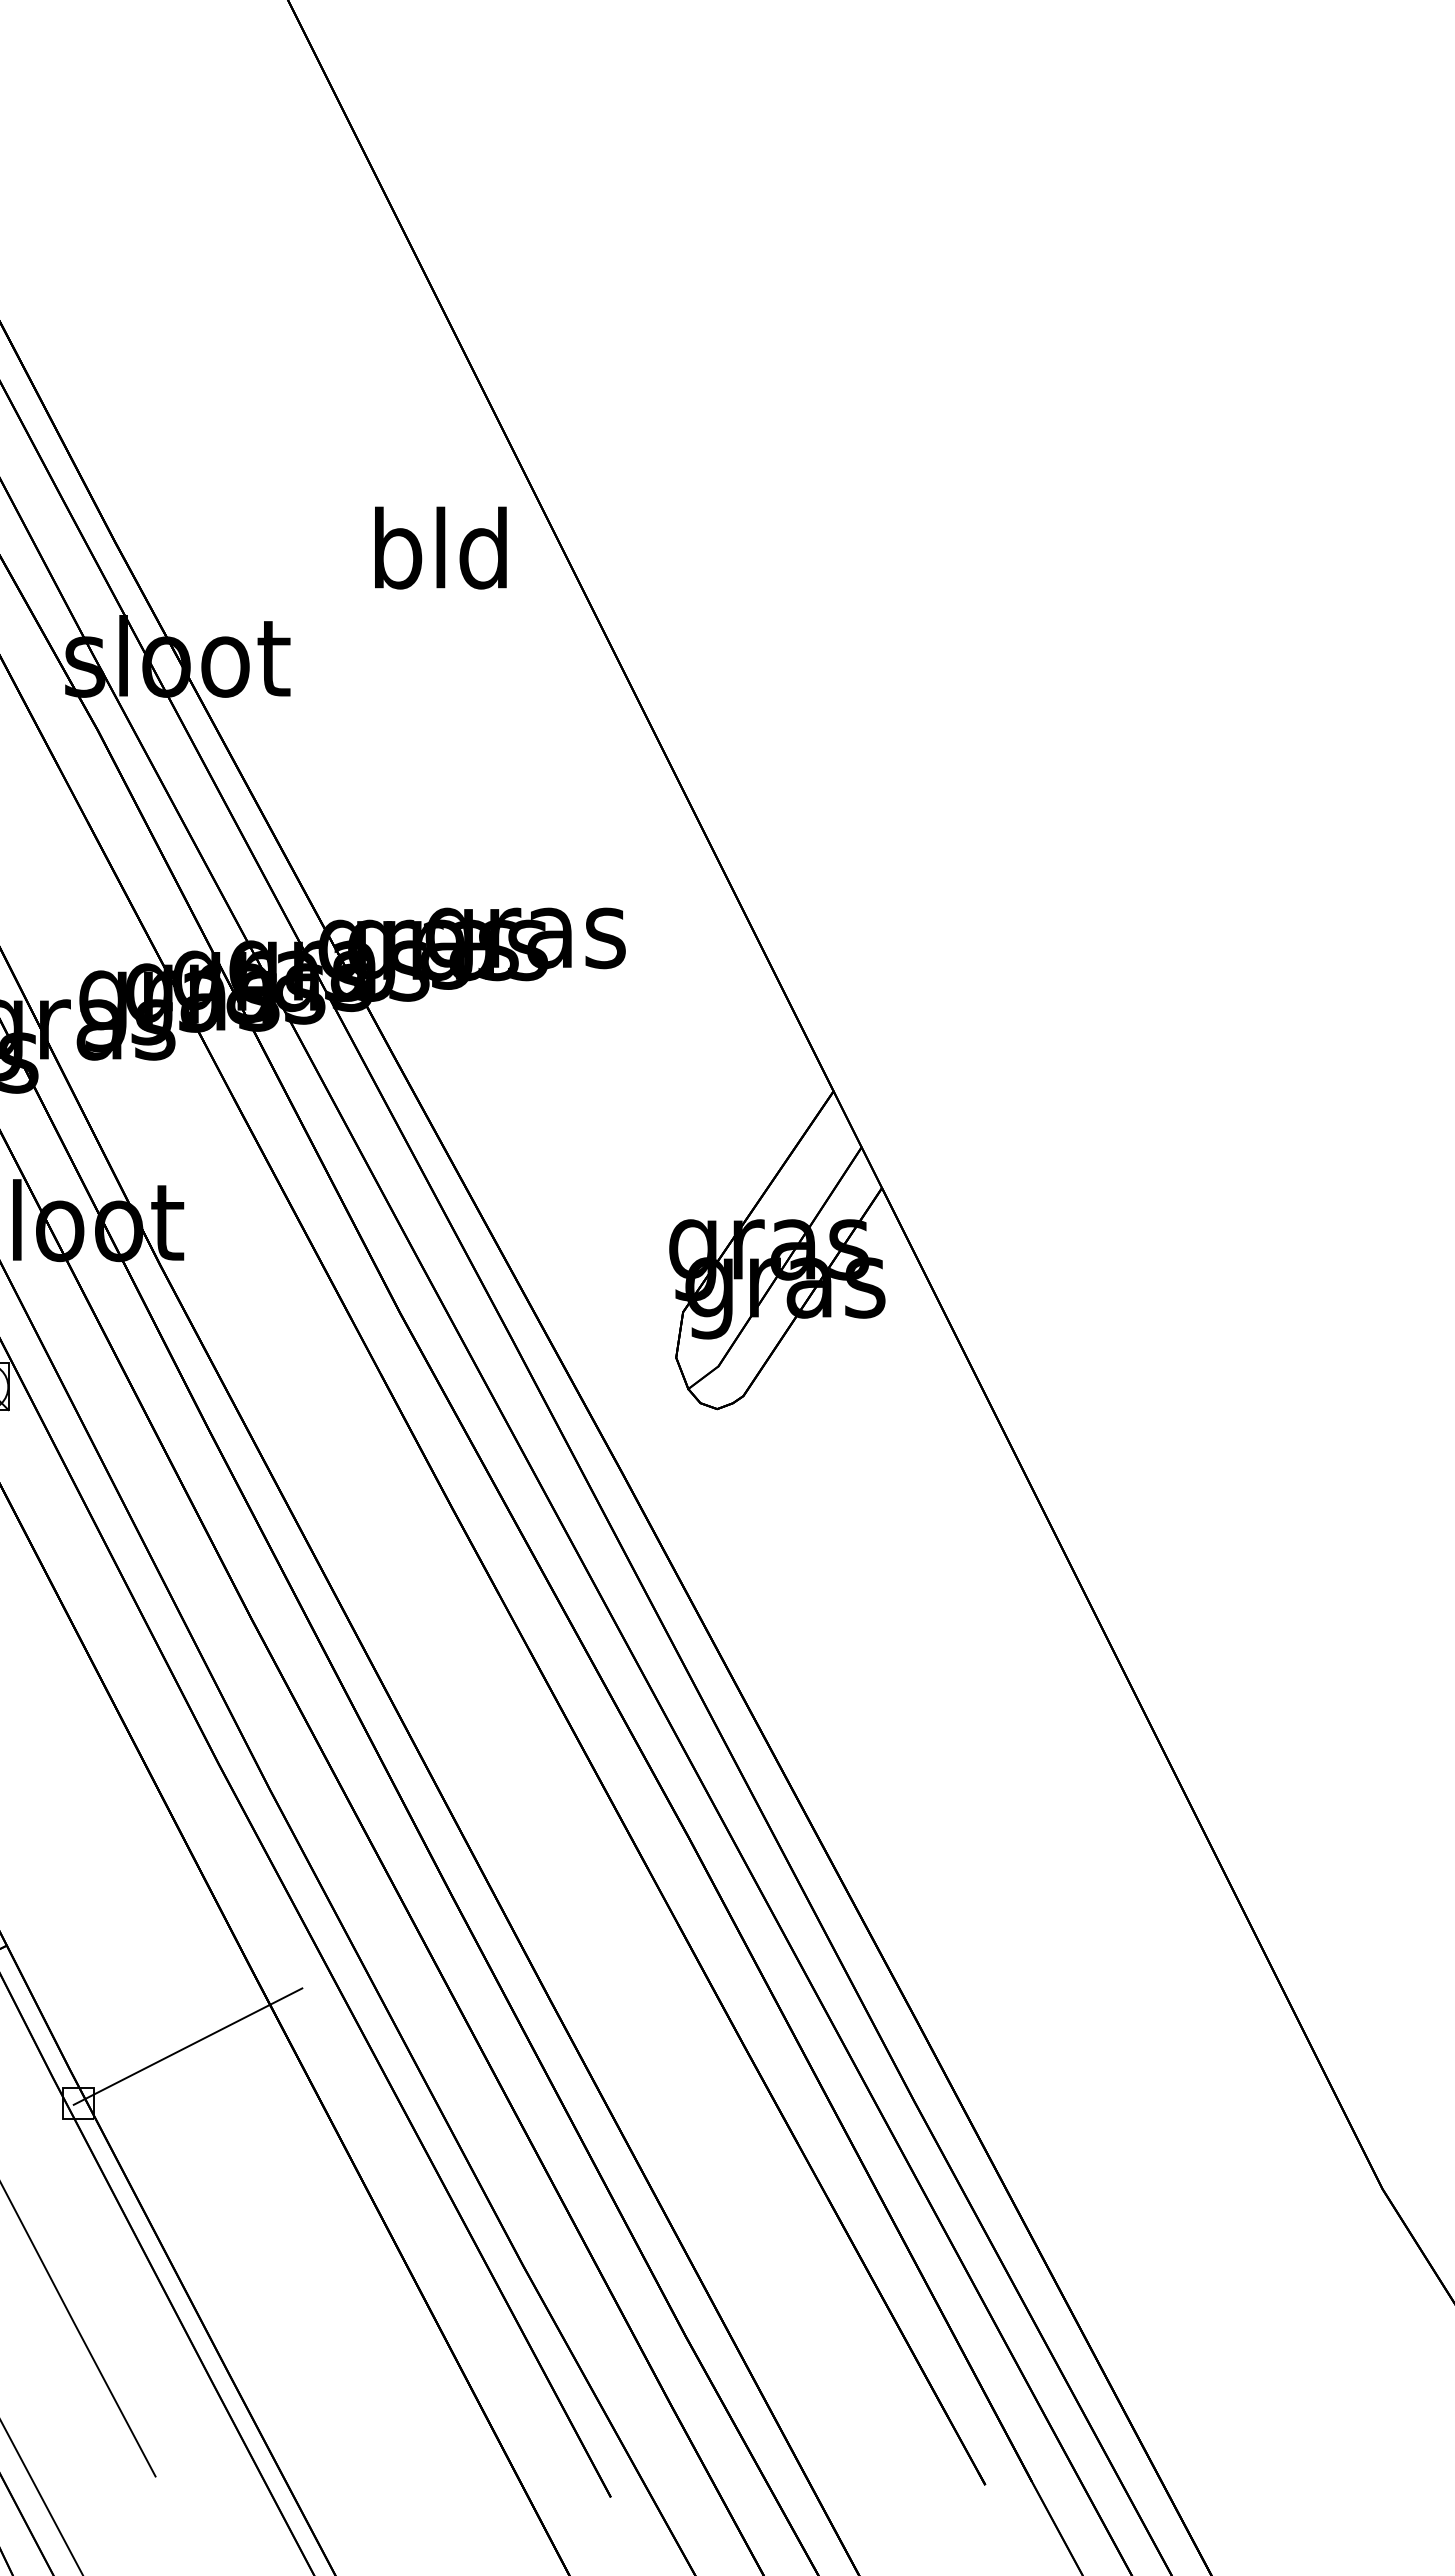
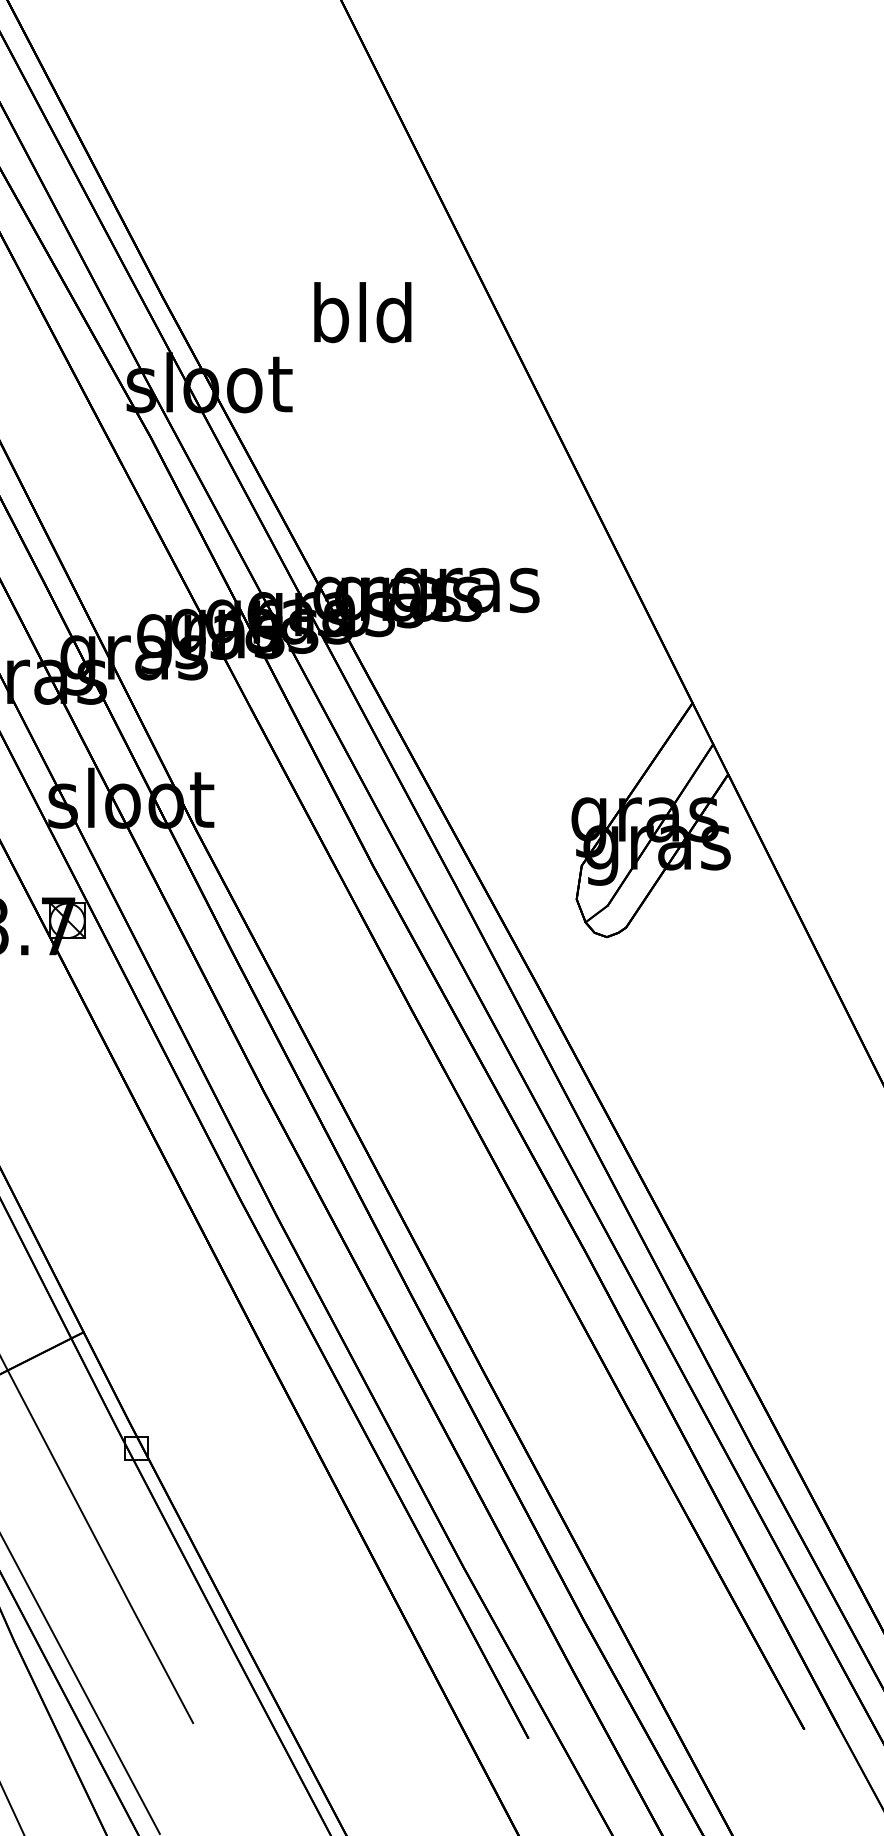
text: (440, 547) -> (362, 312), moved
line: (187, 2046) -> (216, 1406), removed

